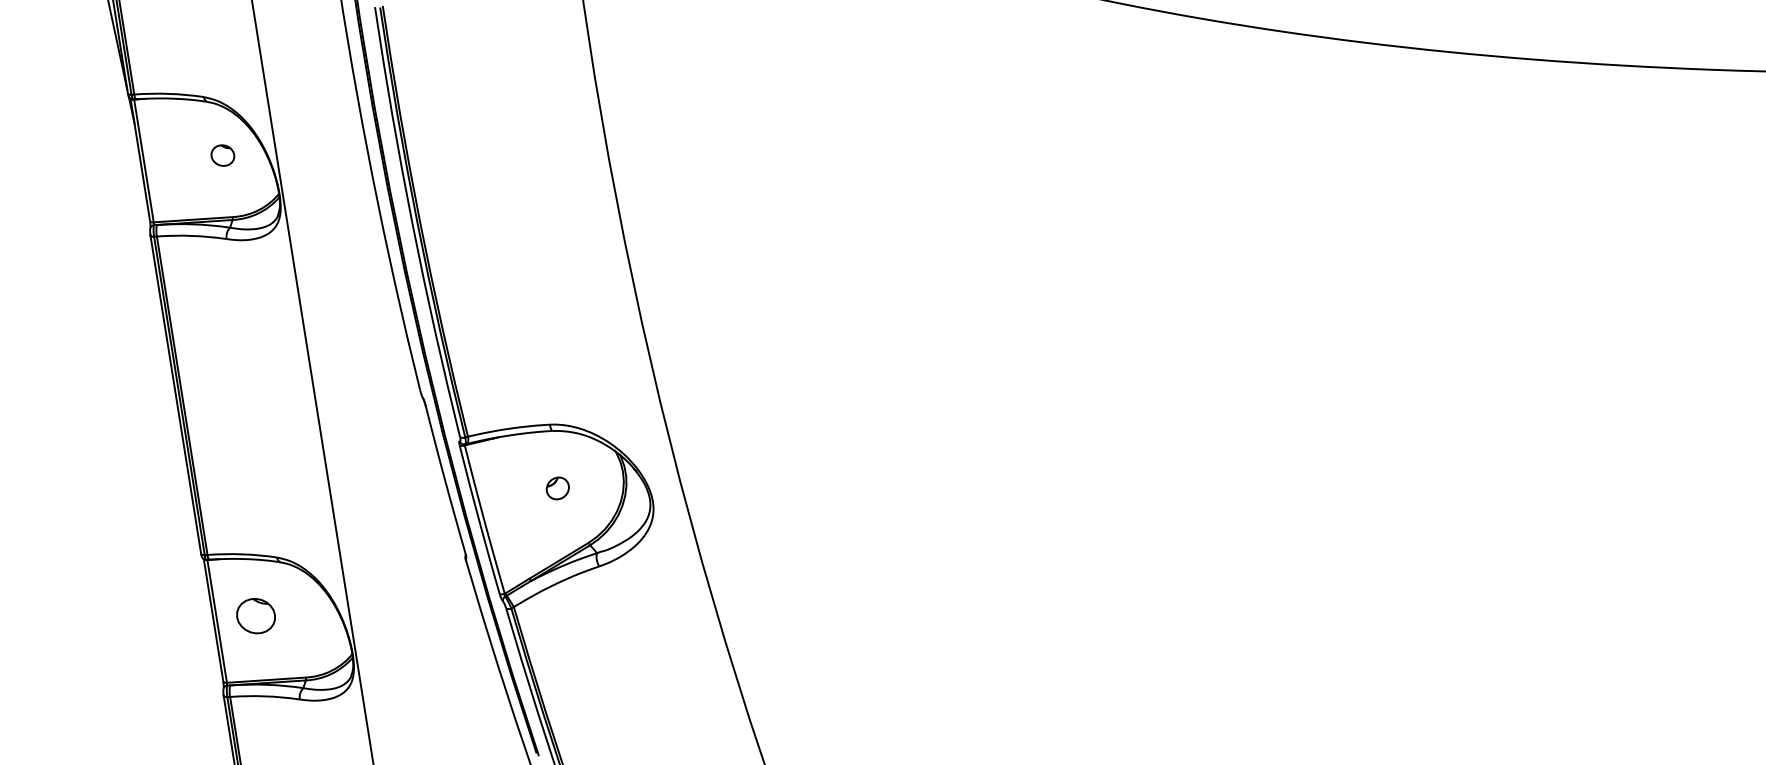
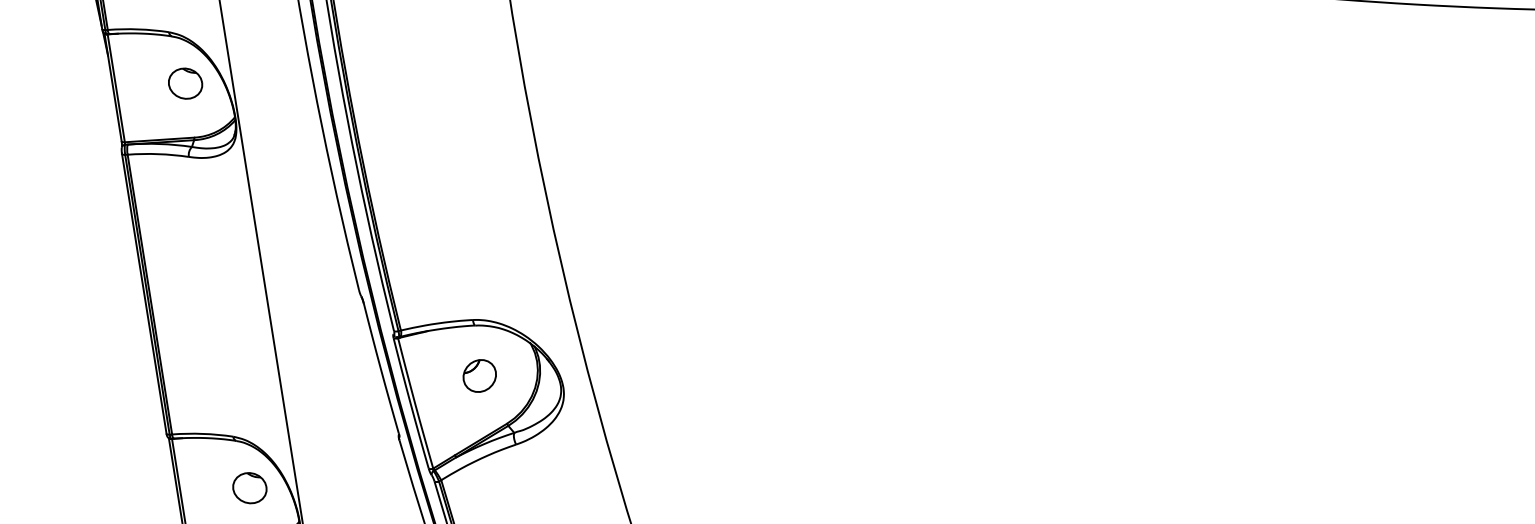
part: (222, 155) -> (185, 83), size x1.67
part: (557, 488) -> (479, 376), size x1.67
part: (255, 616) -> (249, 488), moved

